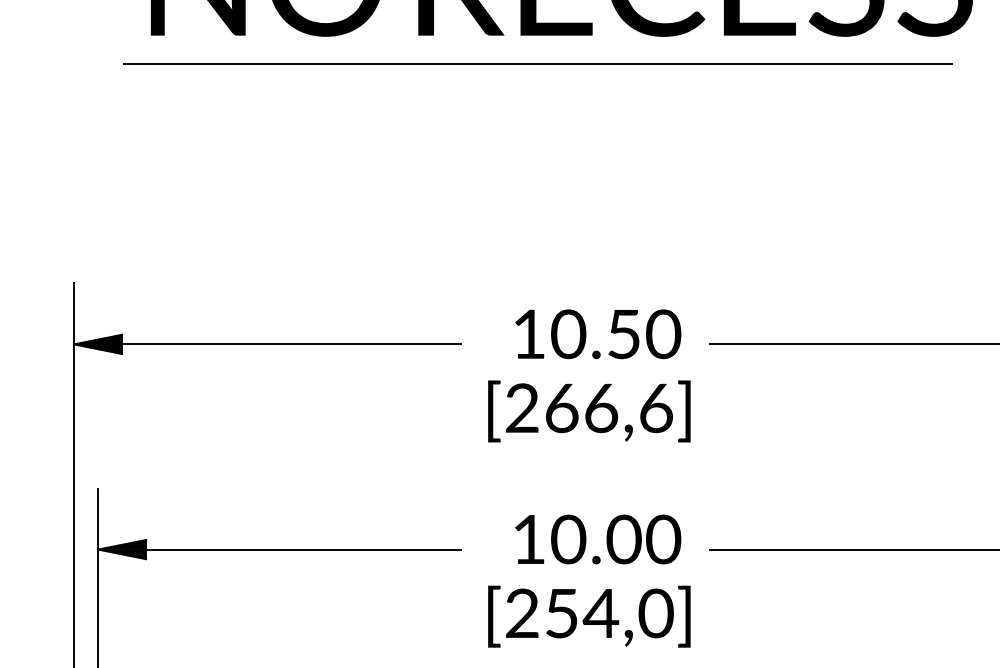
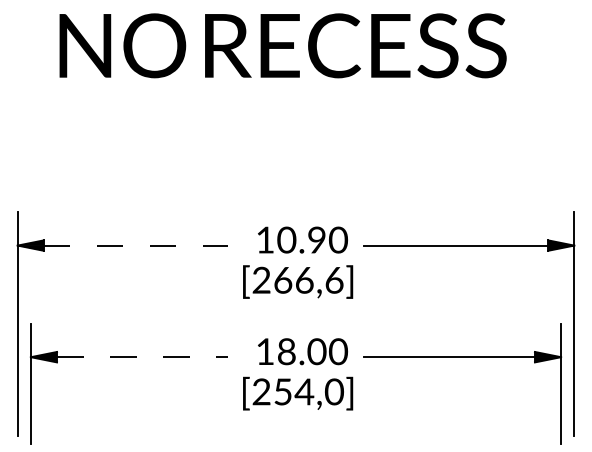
line: (538, 64) -> (270, 93), removed
text: (623, 333) -> (316, 239), 10.50 -> 10.90
line: (292, 344) -> (136, 245), solid -> dashed
text: (568, 539) -> (286, 351), 10.00 -> 18.00
line: (303, 550) -> (142, 357), solid -> dashed

